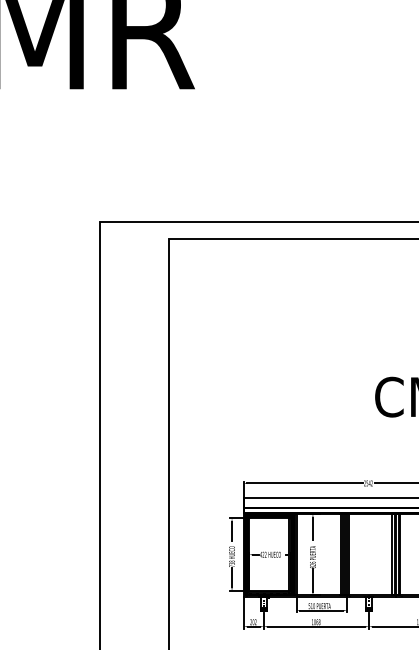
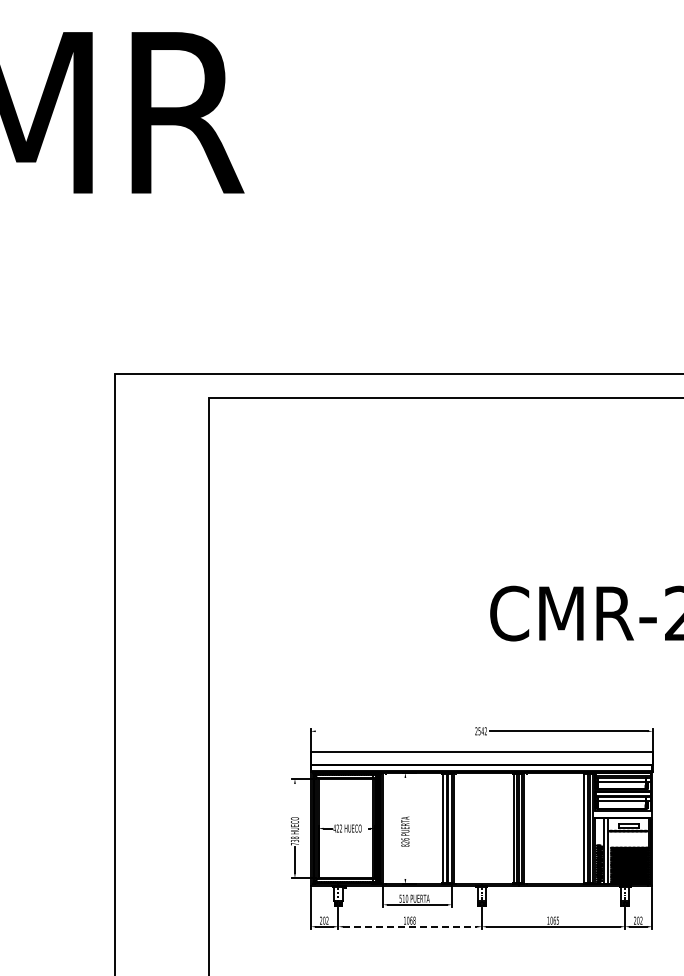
line: (304, 483) -> (394, 731), removed
line: (313, 528) -> (405, 792), removed
line: (231, 531) -> (294, 797), removed
line: (313, 580) -> (405, 863), removed
line: (316, 626) -> (410, 926), solid -> dashed

